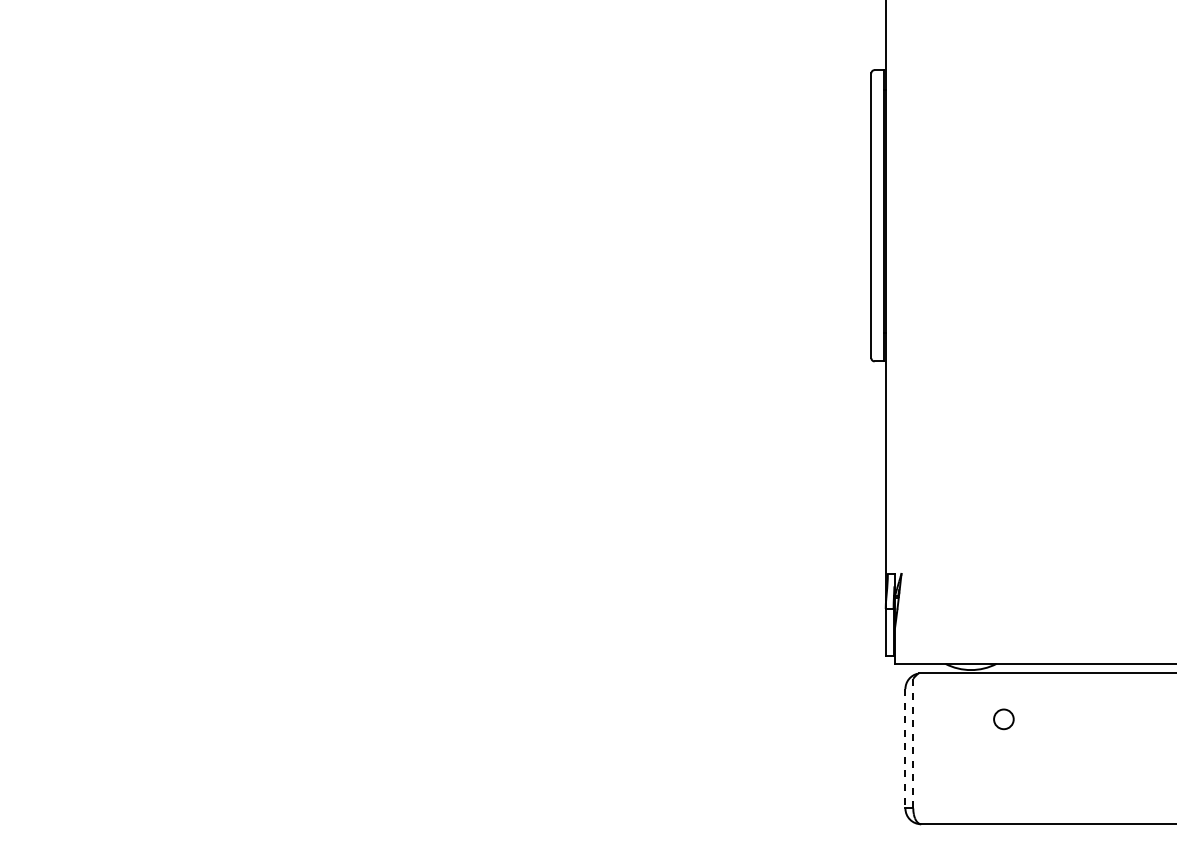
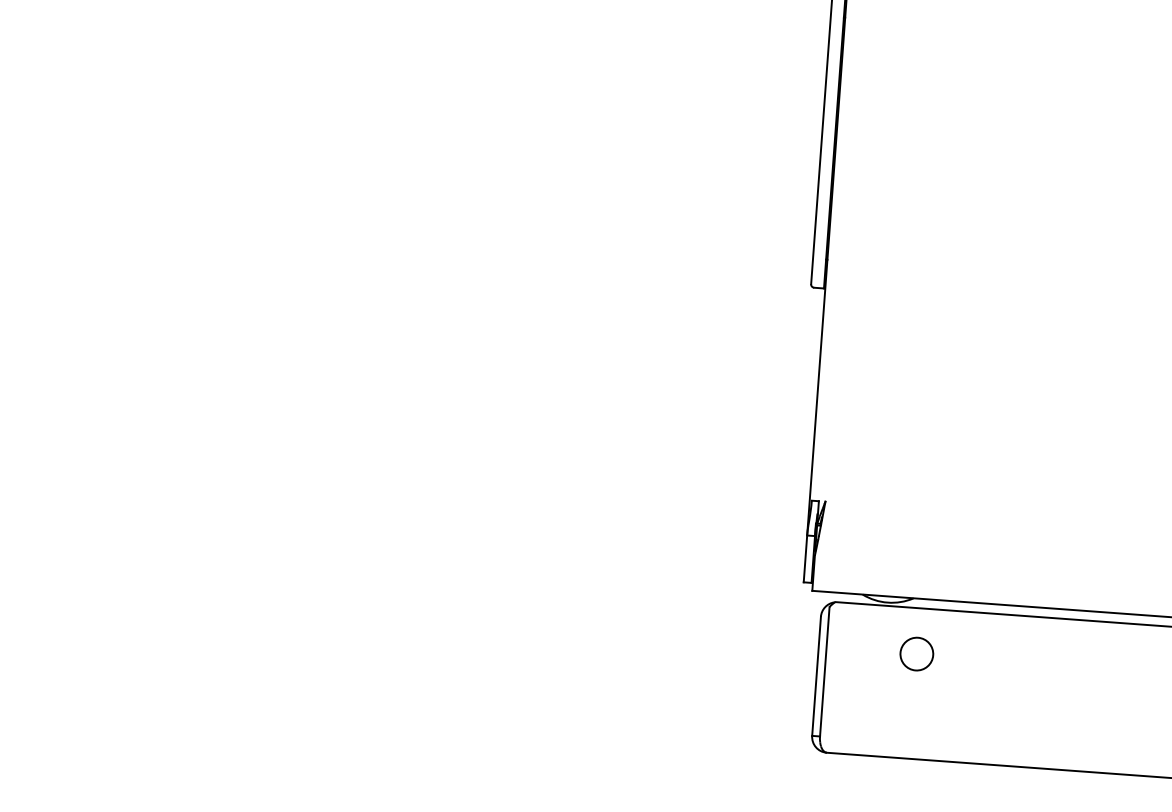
circle: (1003, 719) -> (916, 654), size x1.67
line: (913, 743) -> (825, 671), dashed -> solid
line: (905, 748) -> (816, 676), dashed -> solid

